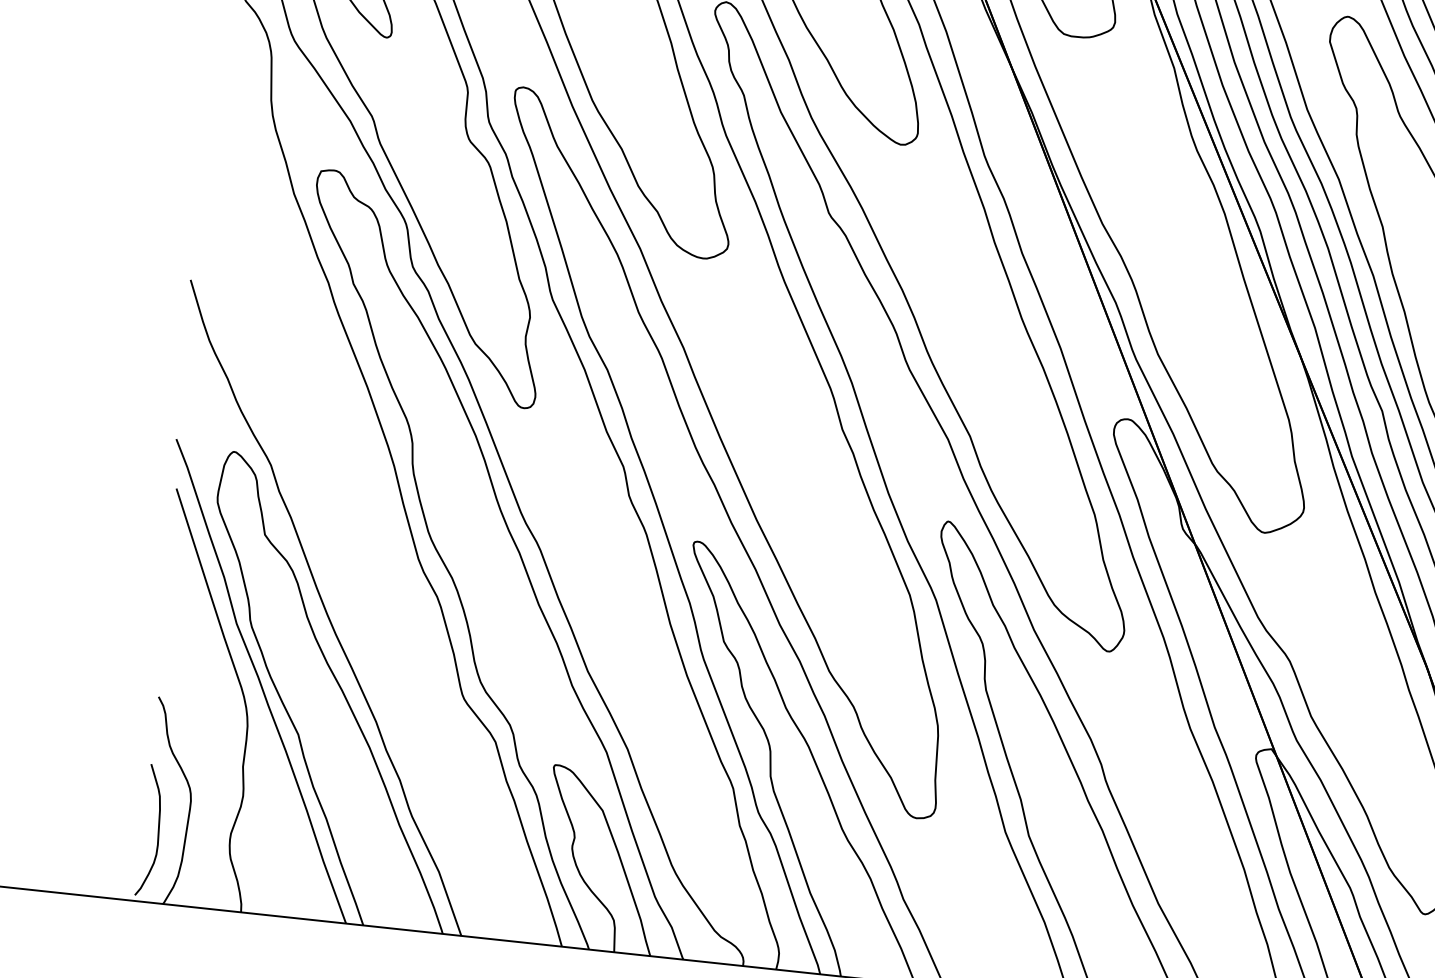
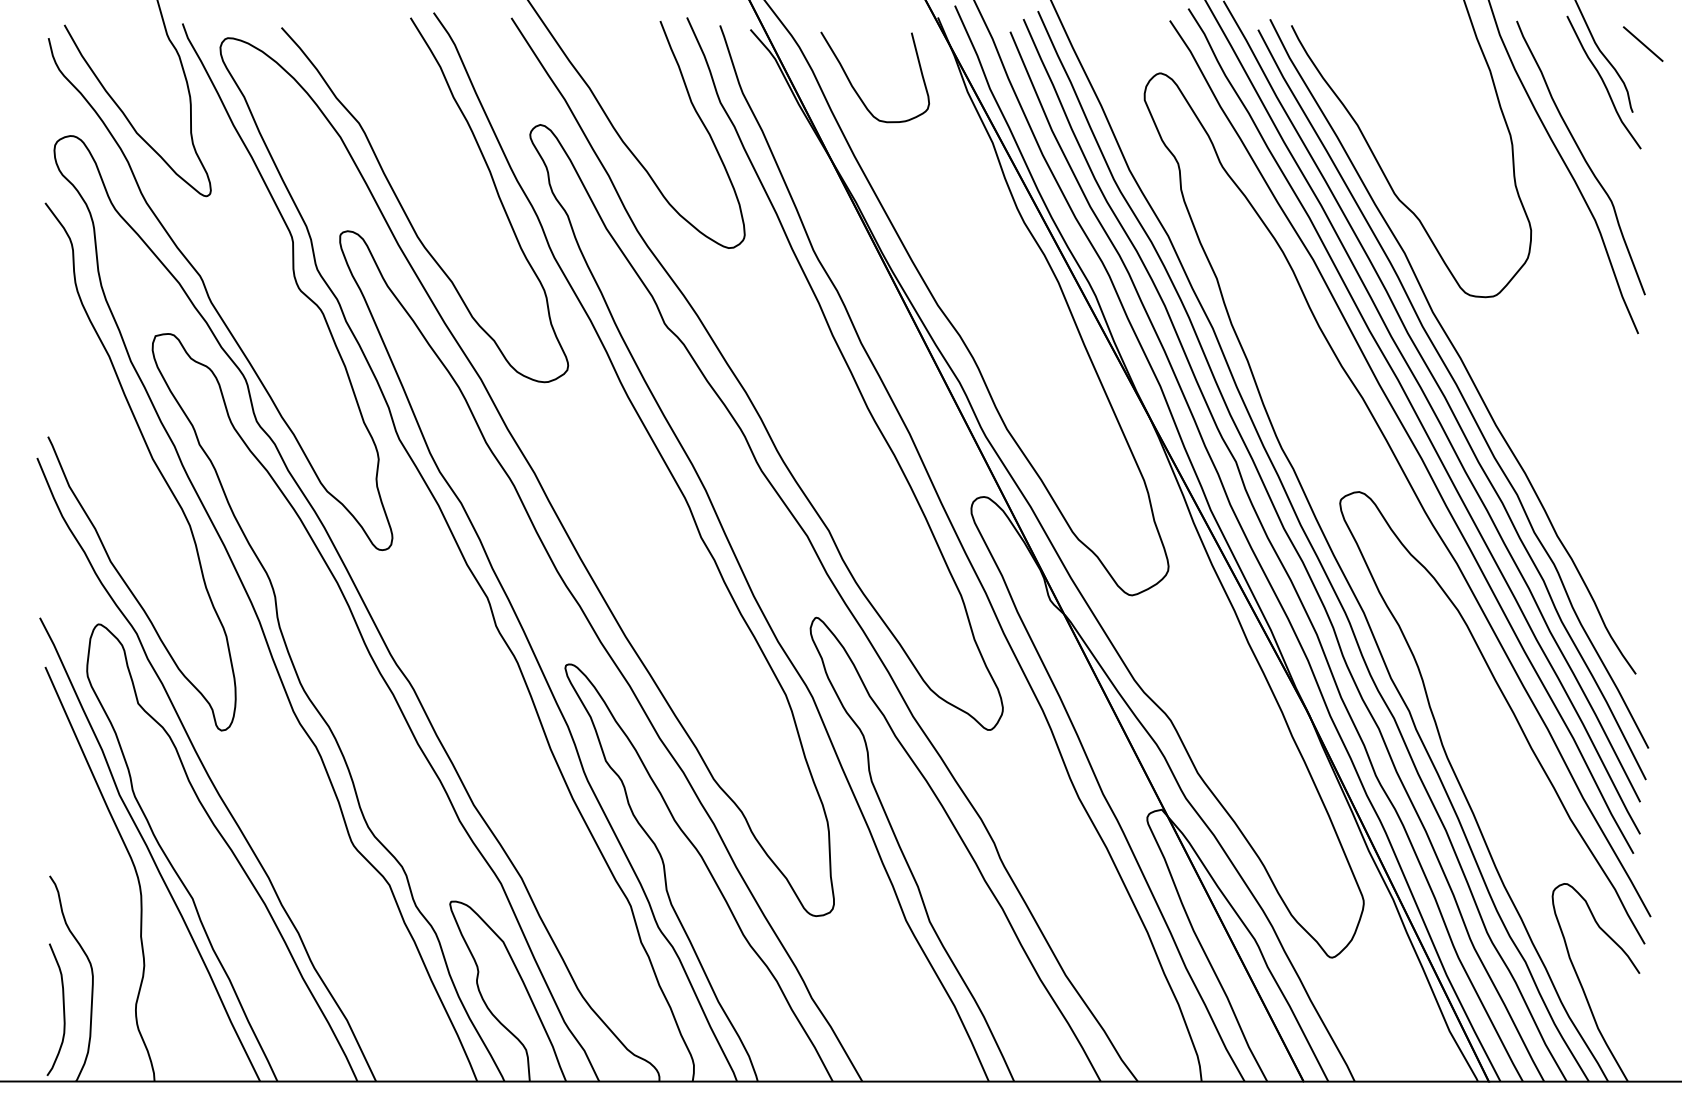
curve: (304, 294) -> (152, 460), added

